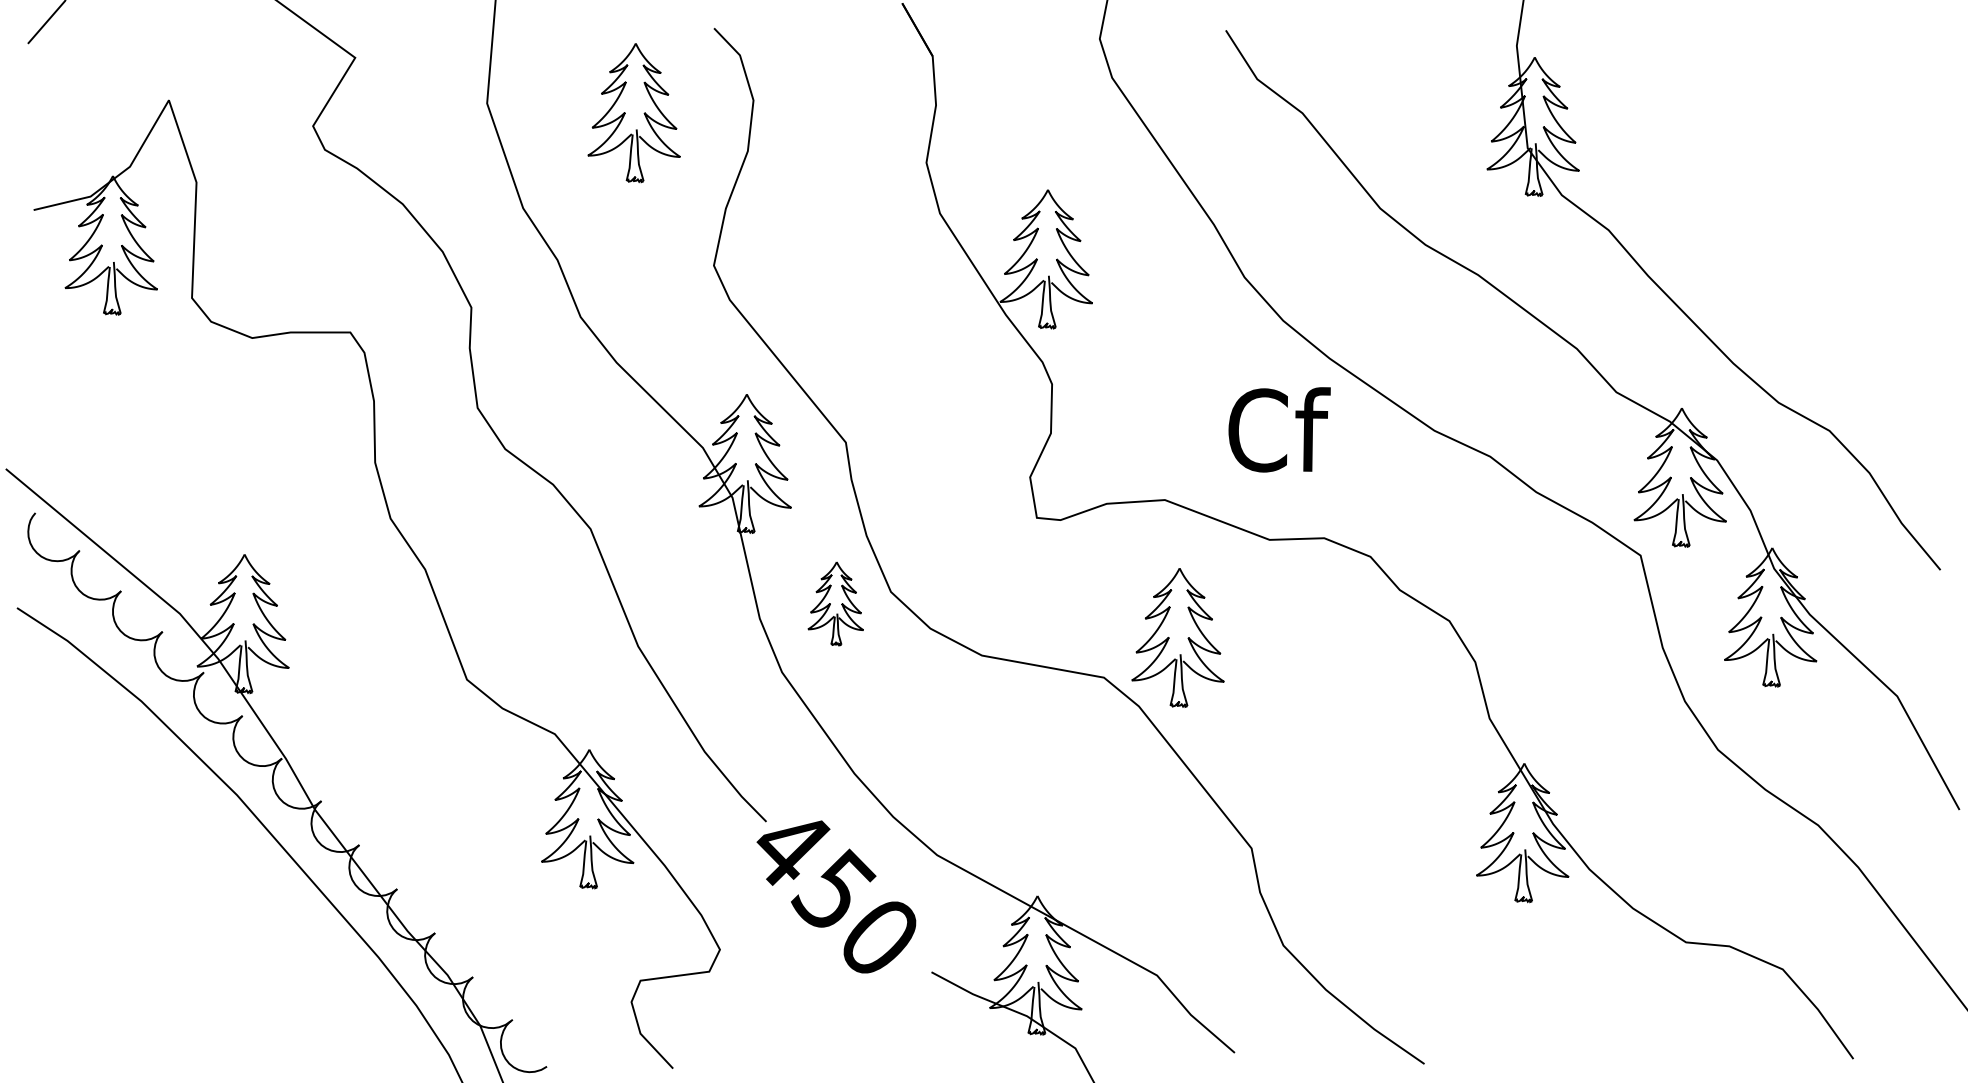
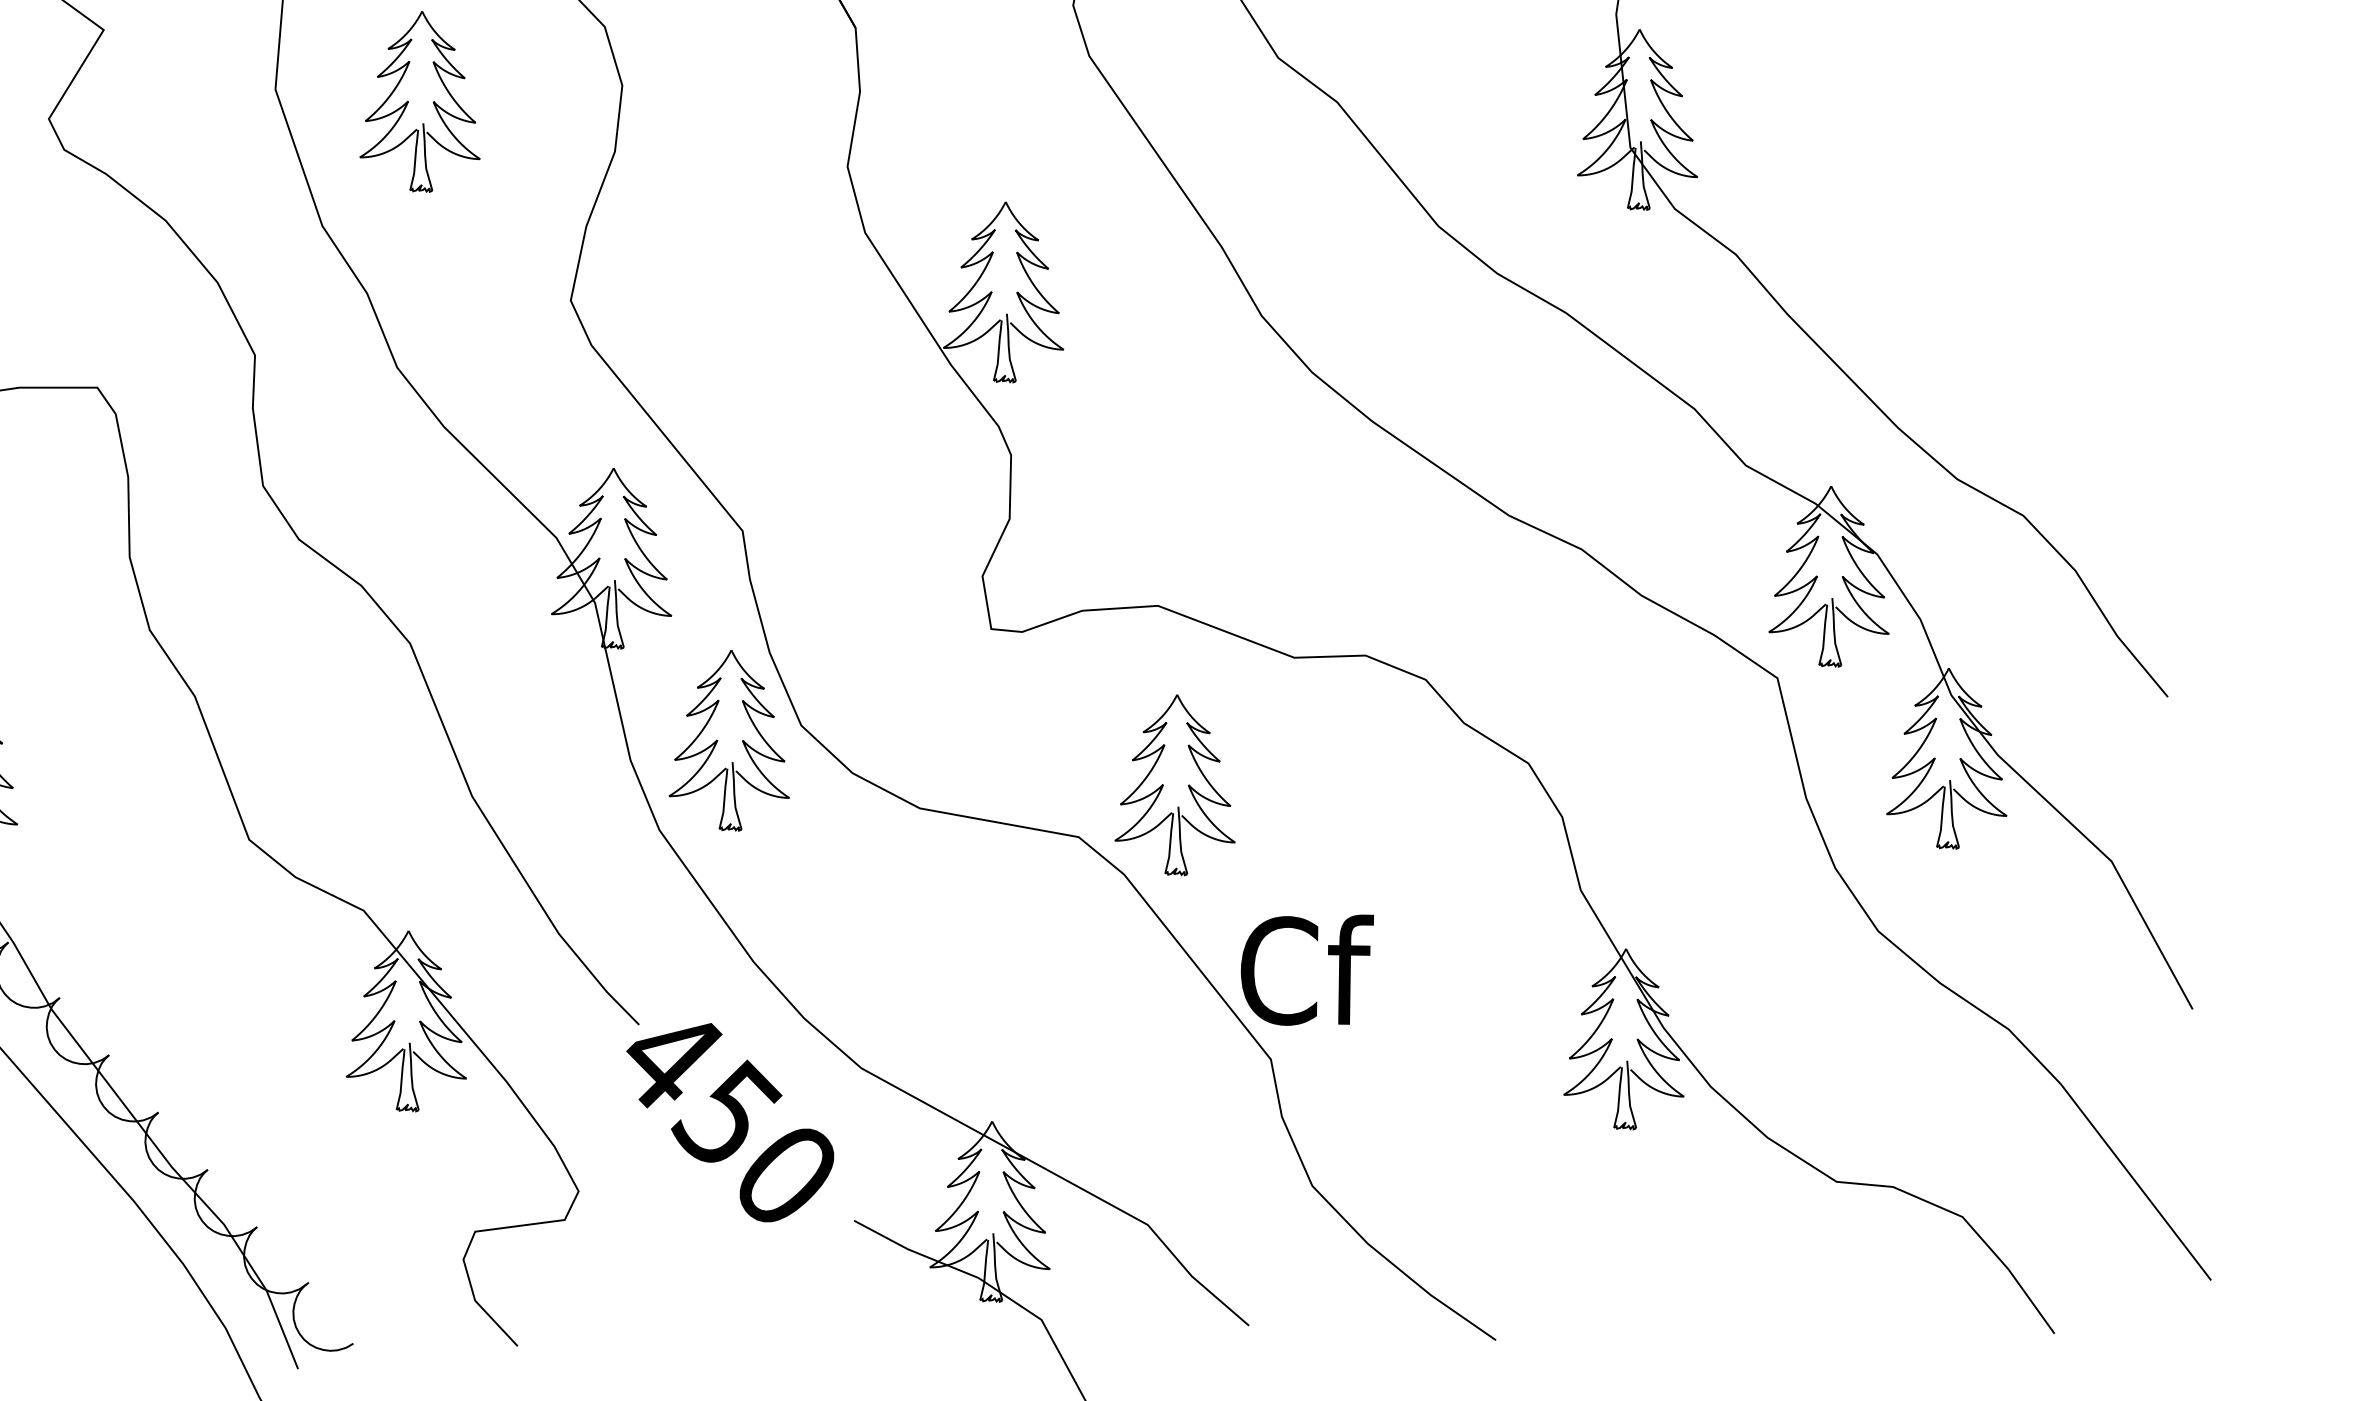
part: (633, 113) -> (419, 102), moved
text: (1279, 429) -> (1307, 969), moved
part: (835, 603) -> (729, 740), size x1.67

